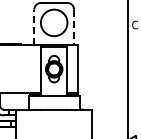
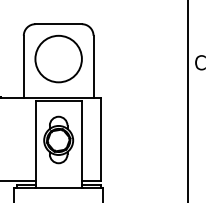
line: (34, 27) -> (24, 67), dashed -> solid
line: (74, 27) -> (94, 67), dashed -> solid

